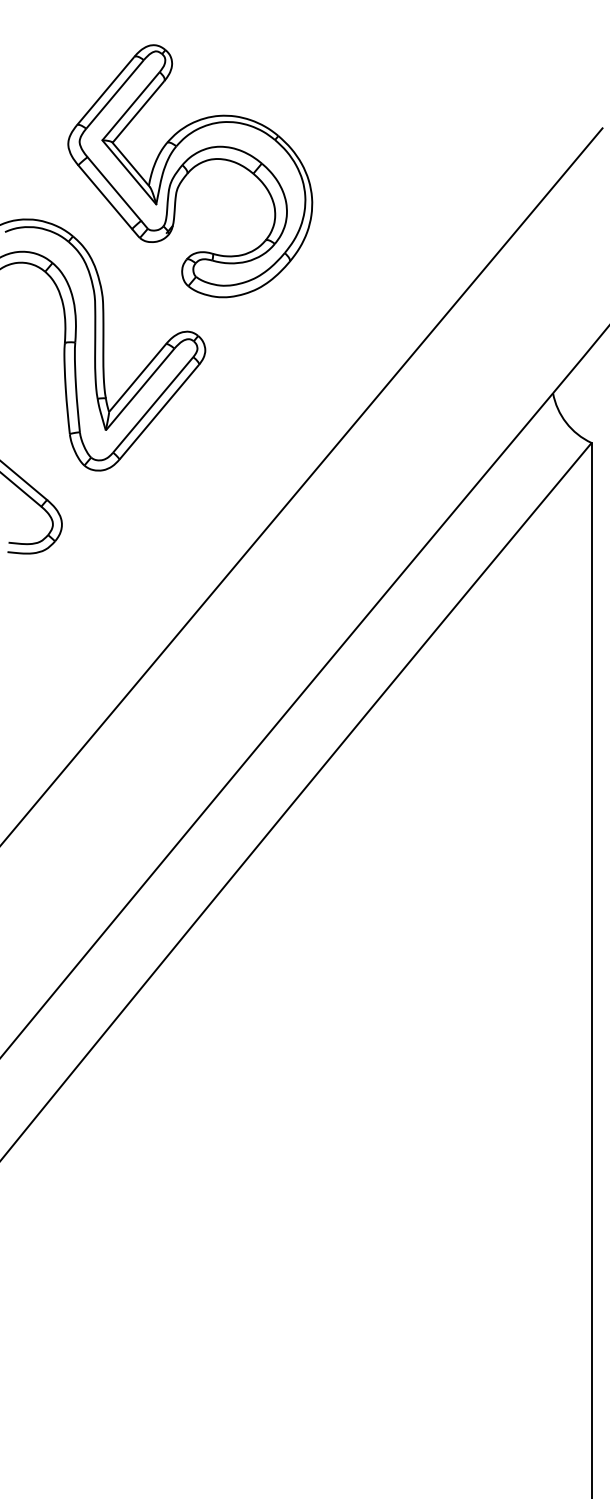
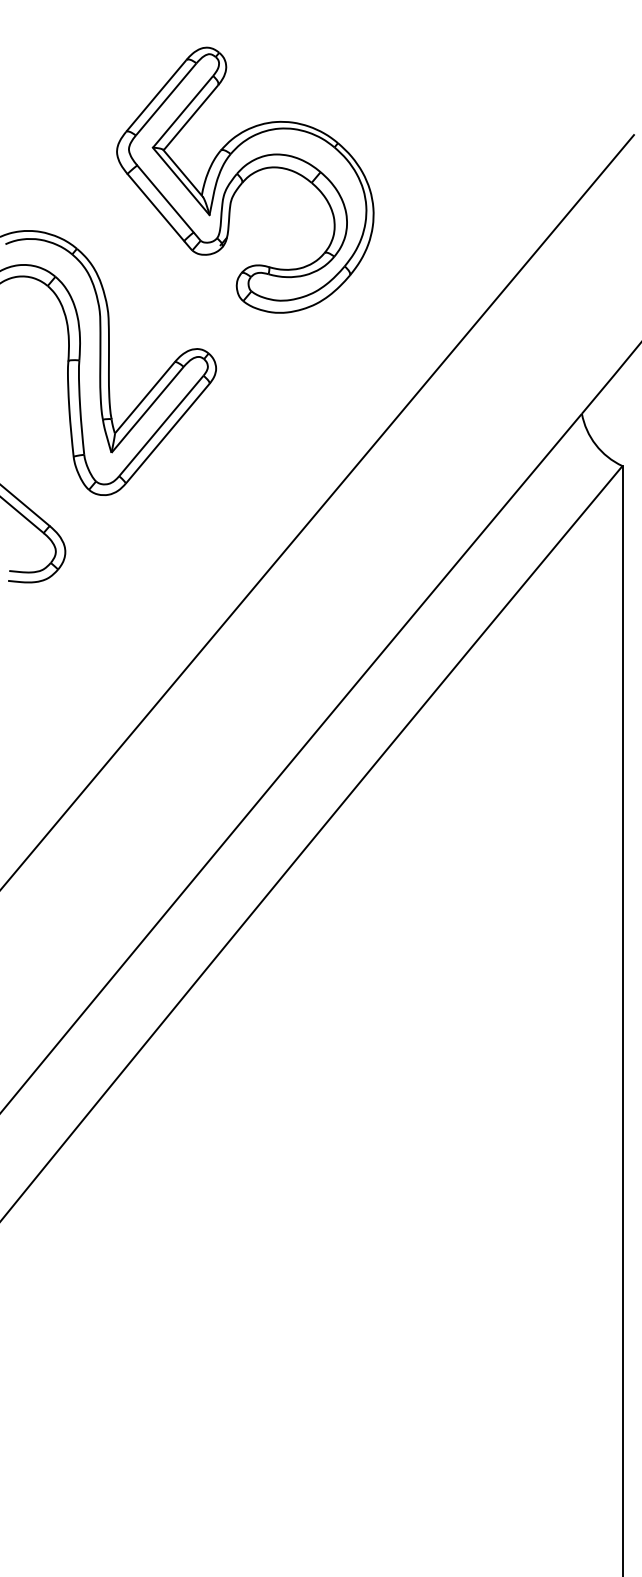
part: (190, 170) -> (245, 179), moved

